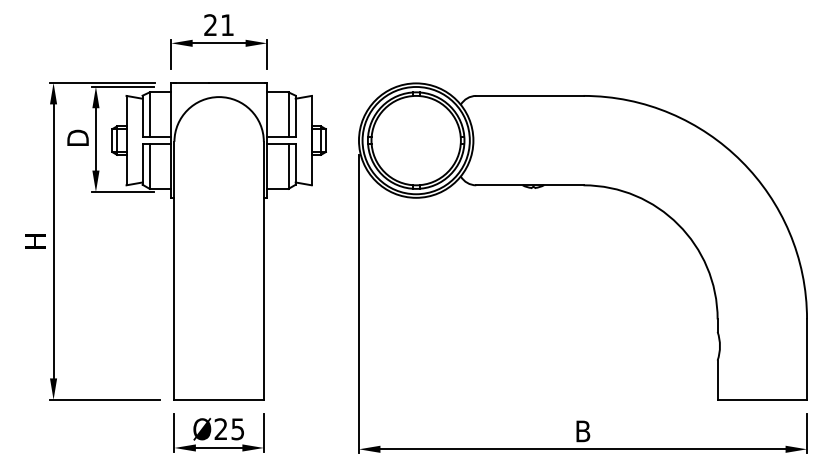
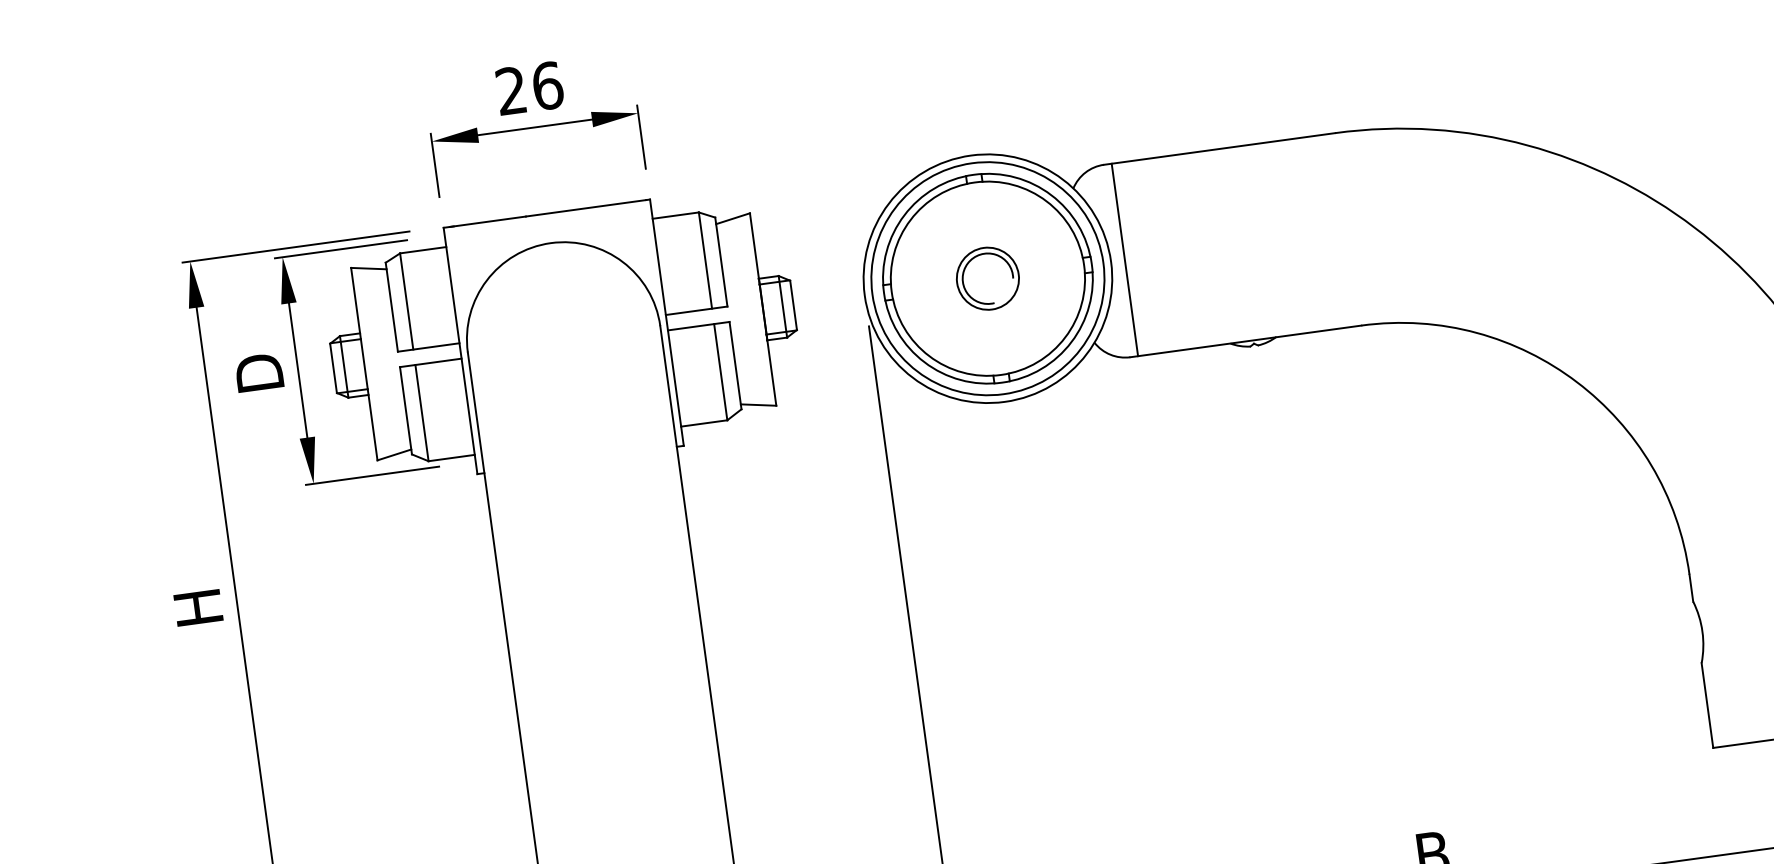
text: (227, 25) -> (547, 86), 21 -> 26
part: (416, 140) -> (988, 278), added
line: (479, 140) -> (1124, 259), added

